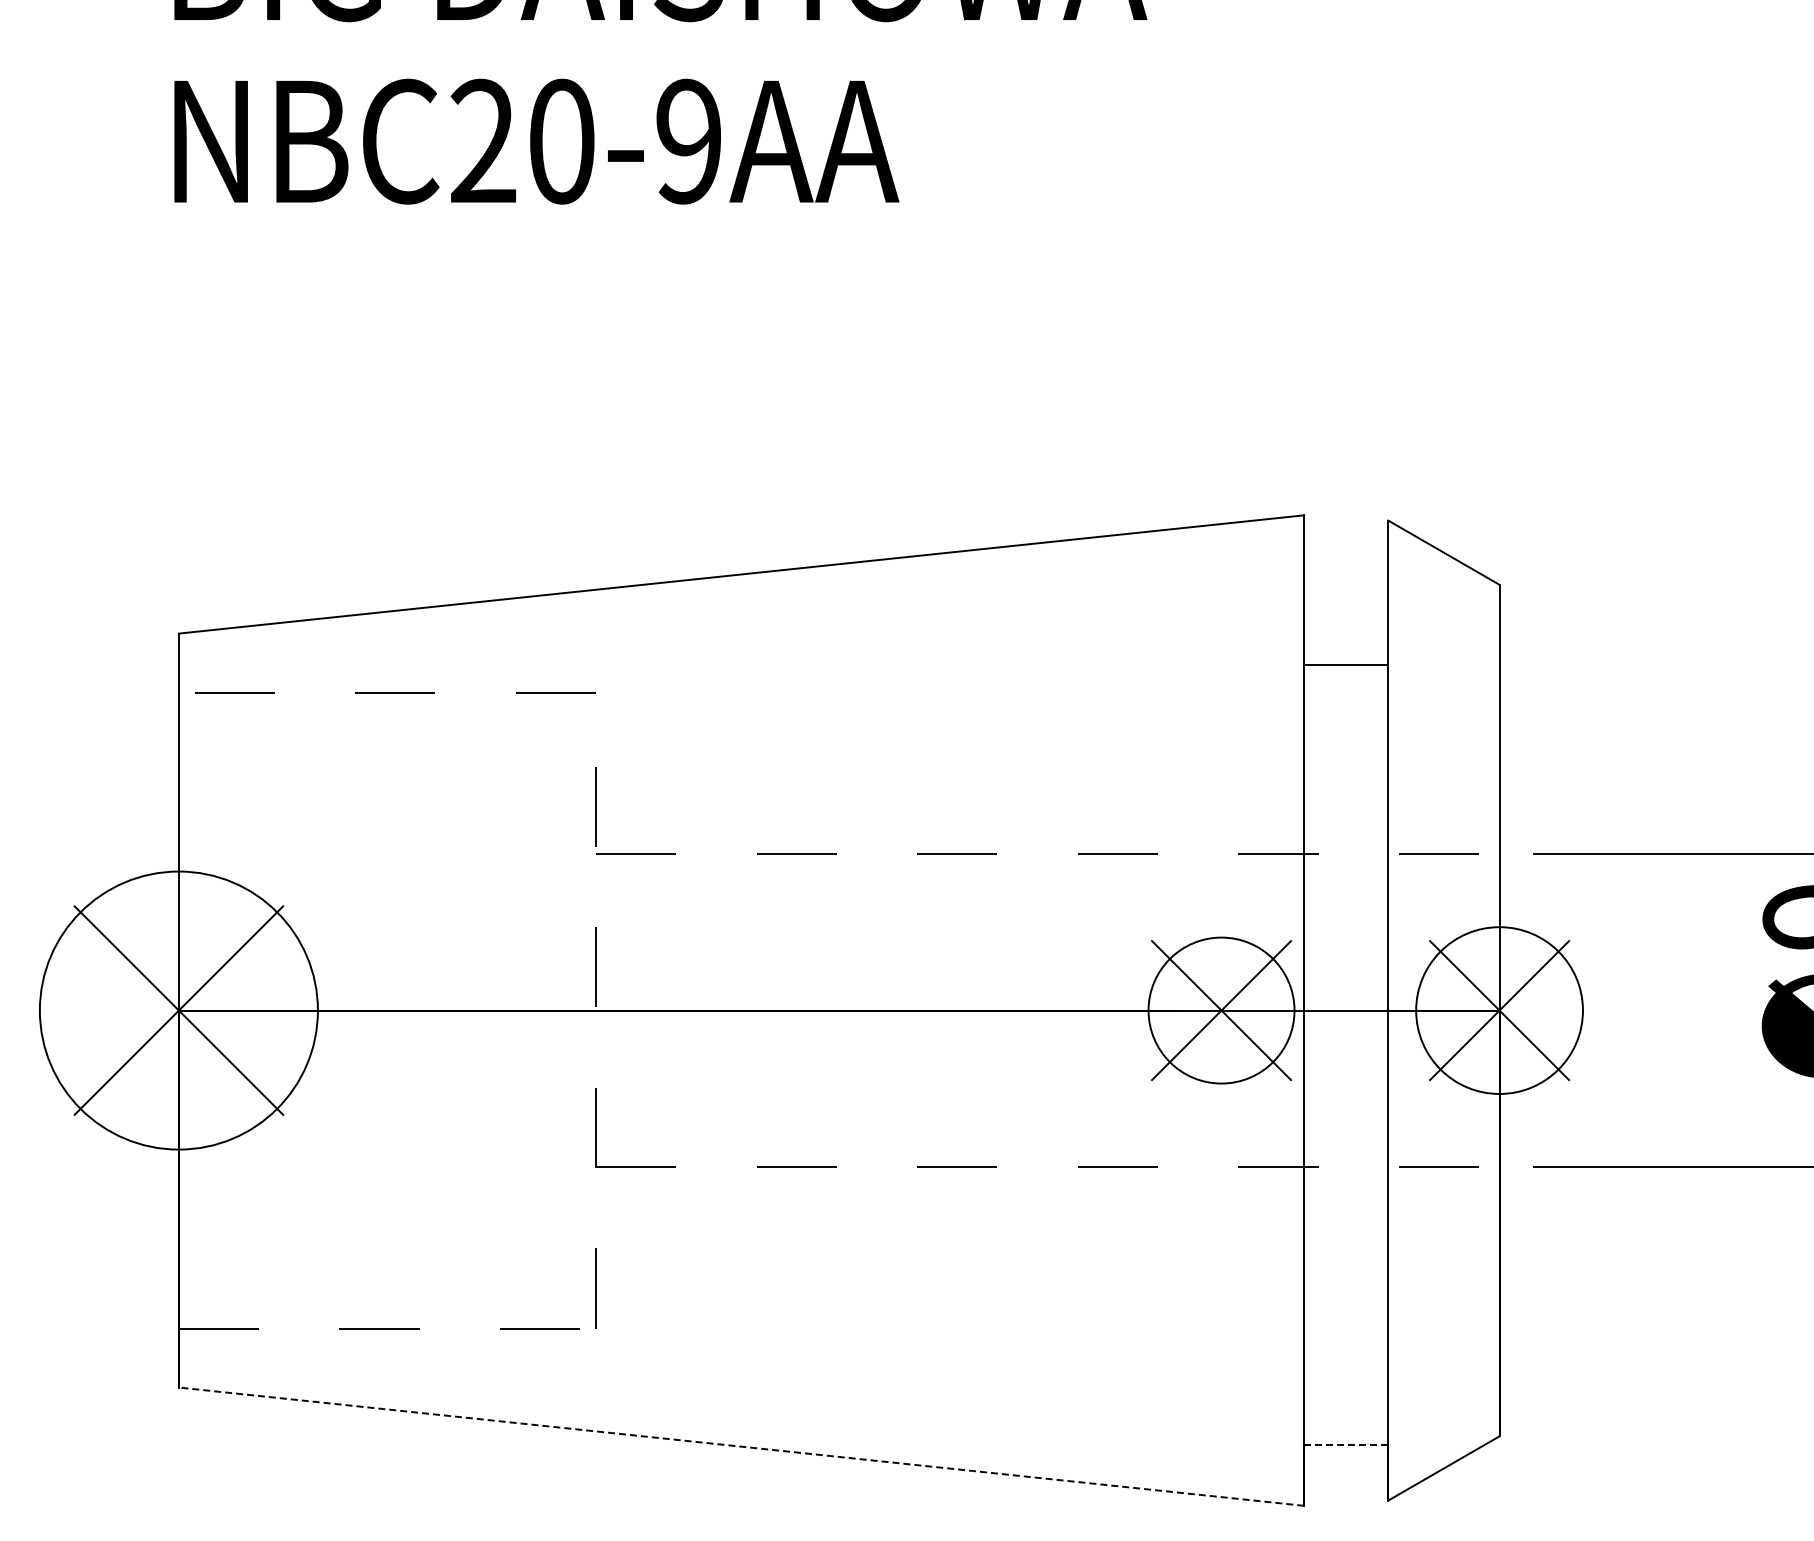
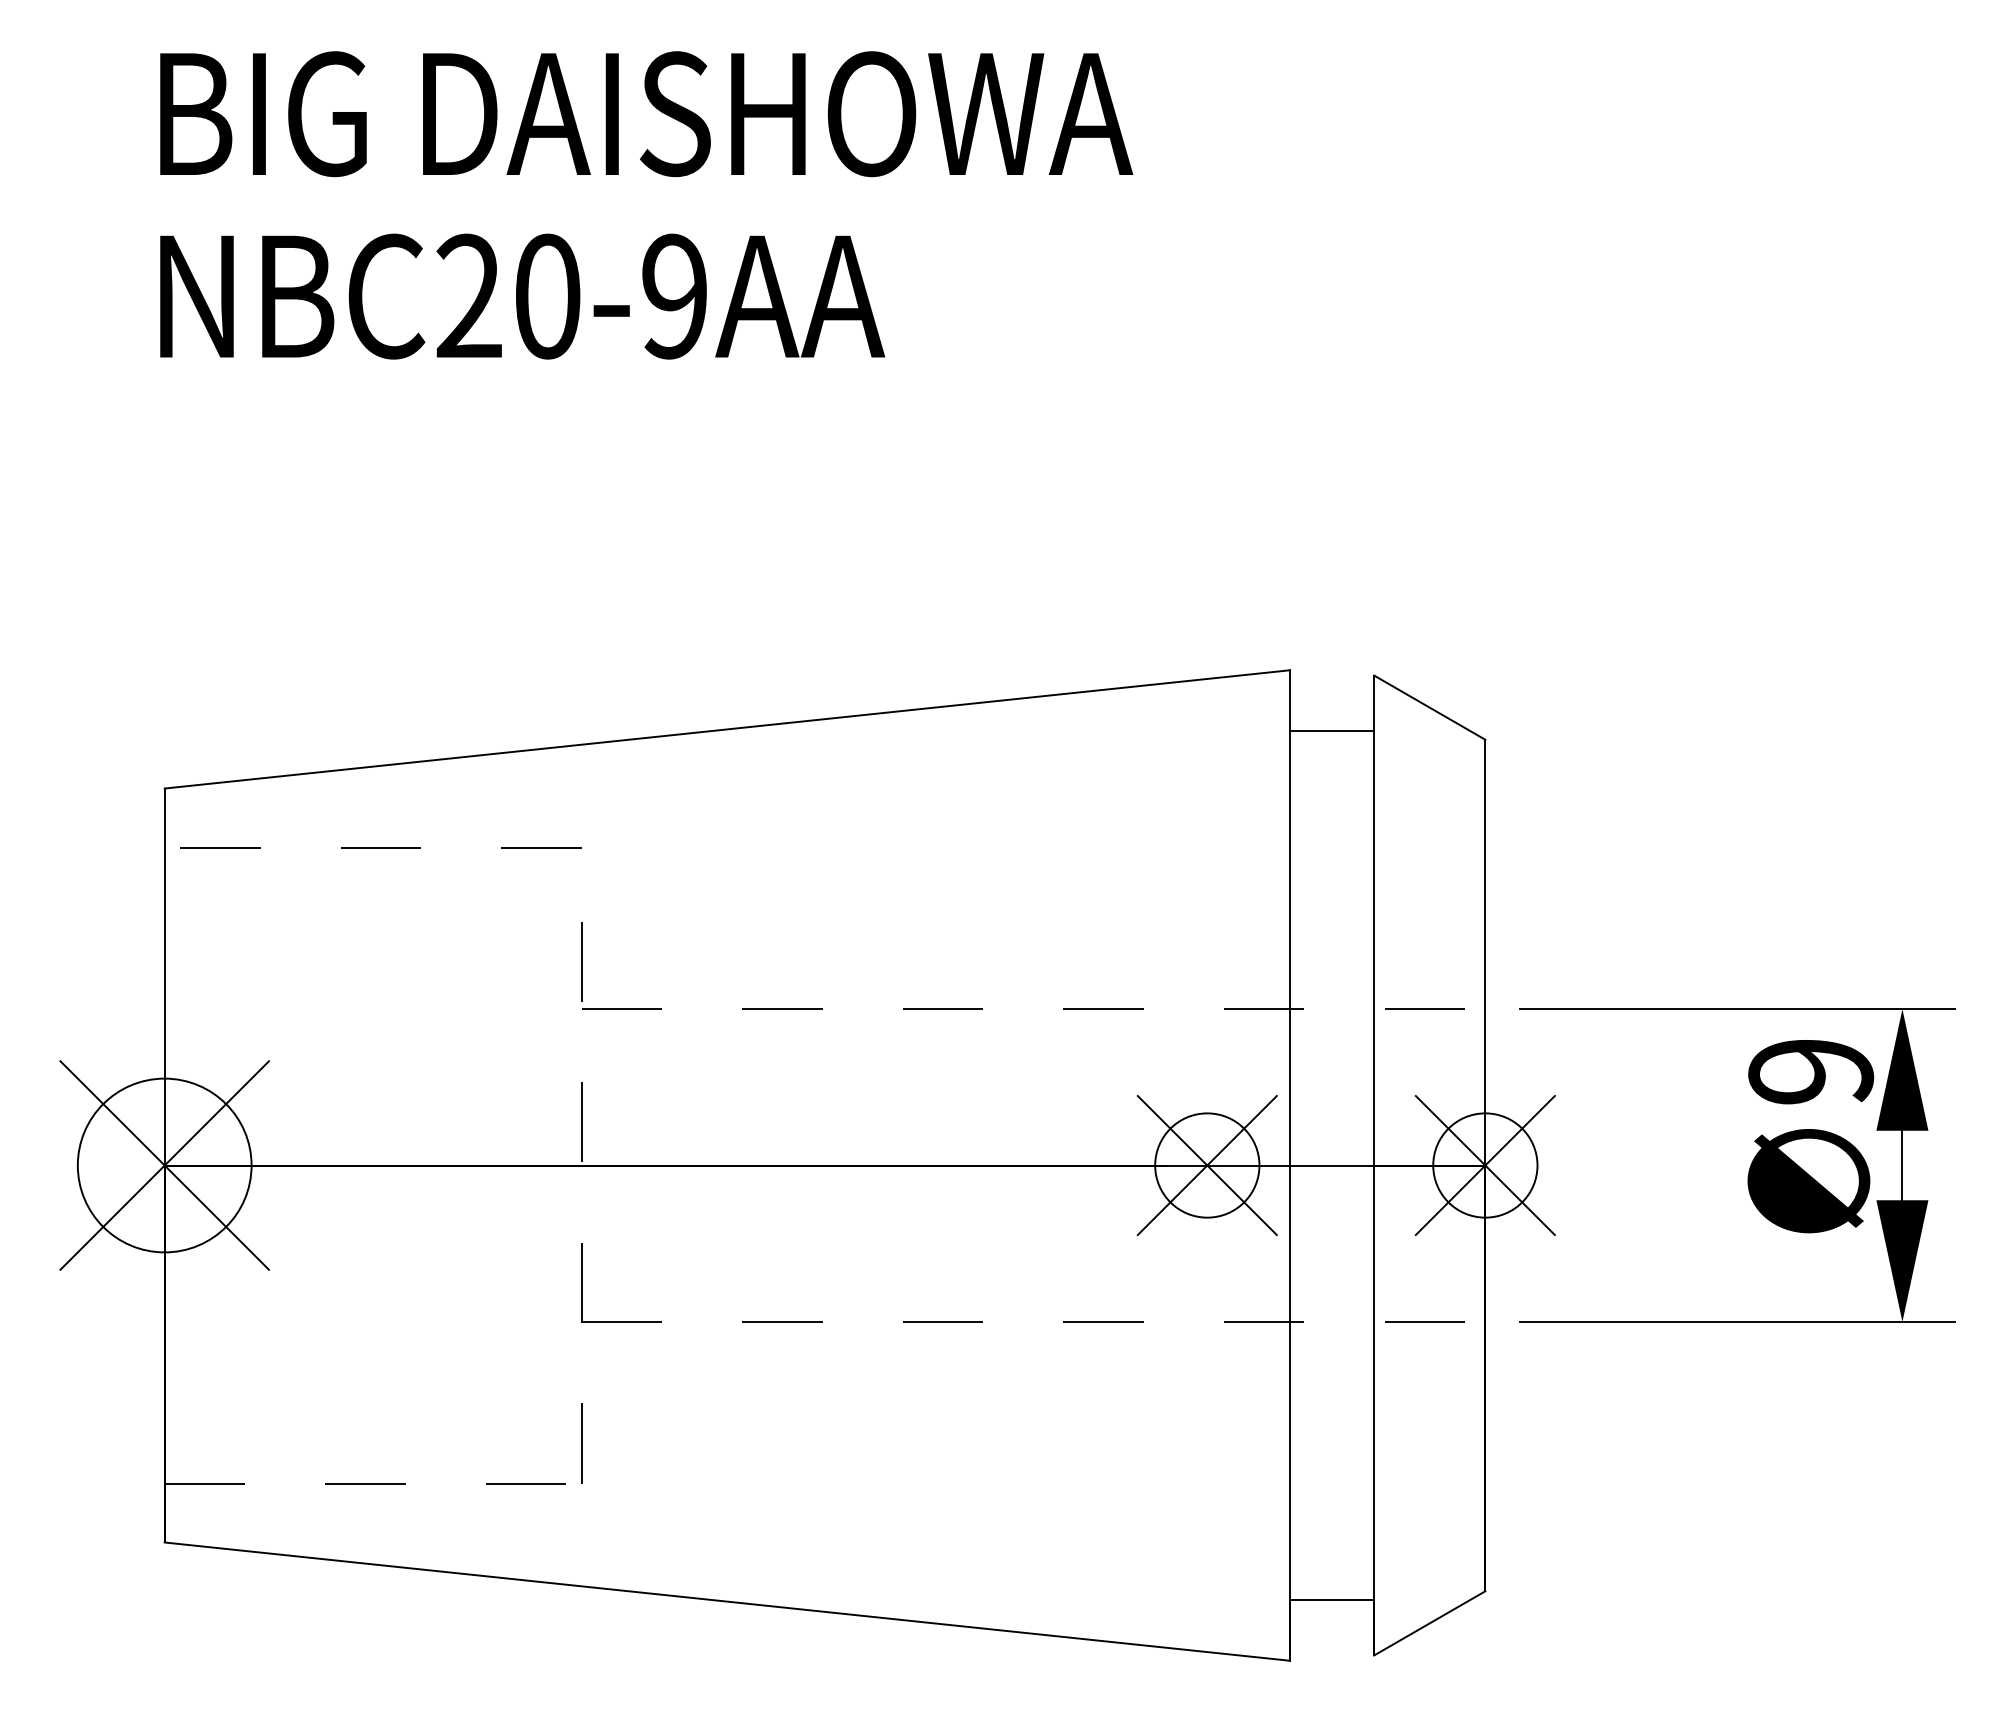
line: (1346, 665) -> (1332, 731), moved
circle: (178, 1010) -> (164, 1165), size x0.62
circle: (1221, 1010) -> (1207, 1165), size x0.71
circle: (1499, 1010) -> (1485, 1165), size x0.62
line: (1346, 1444) -> (1332, 1599), dashed -> solid
line: (741, 1446) -> (727, 1601), dashed -> solid

